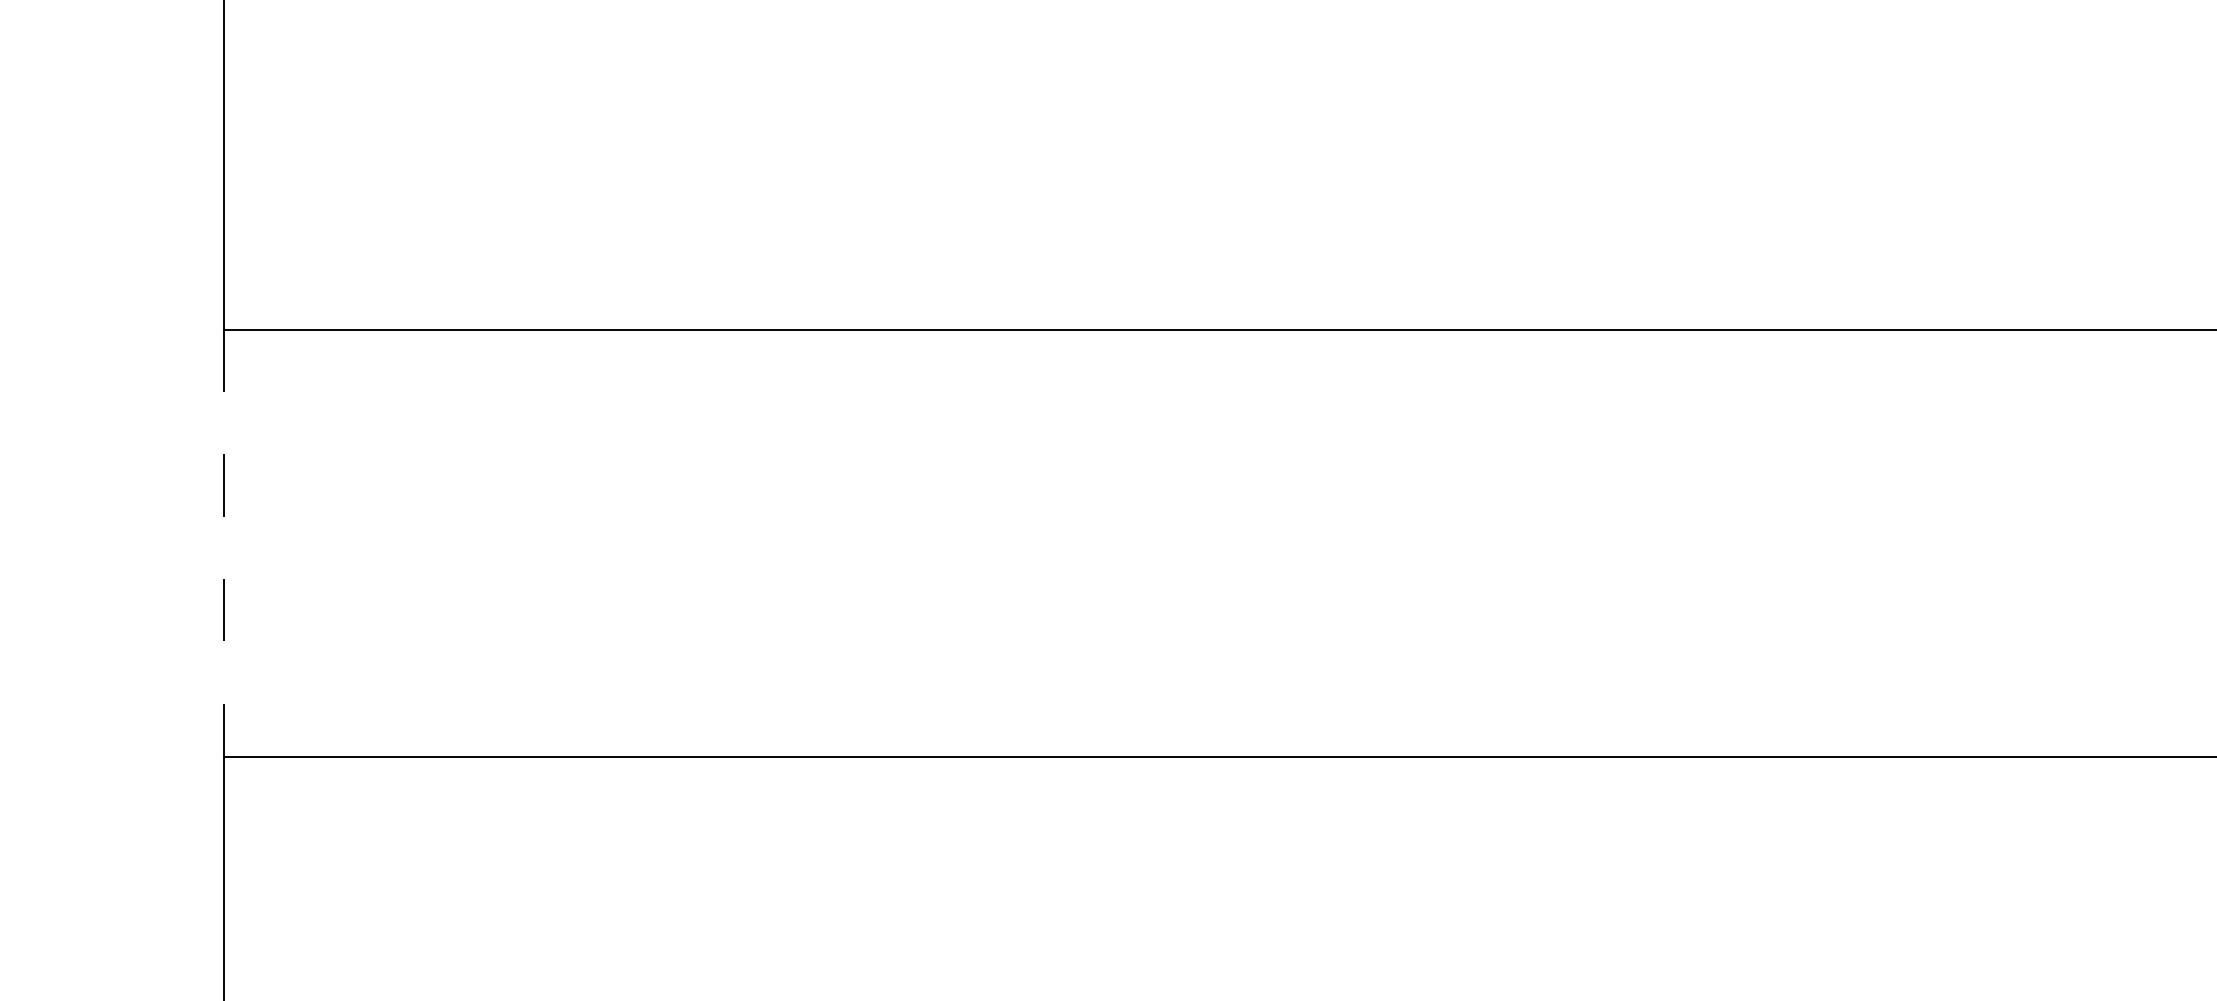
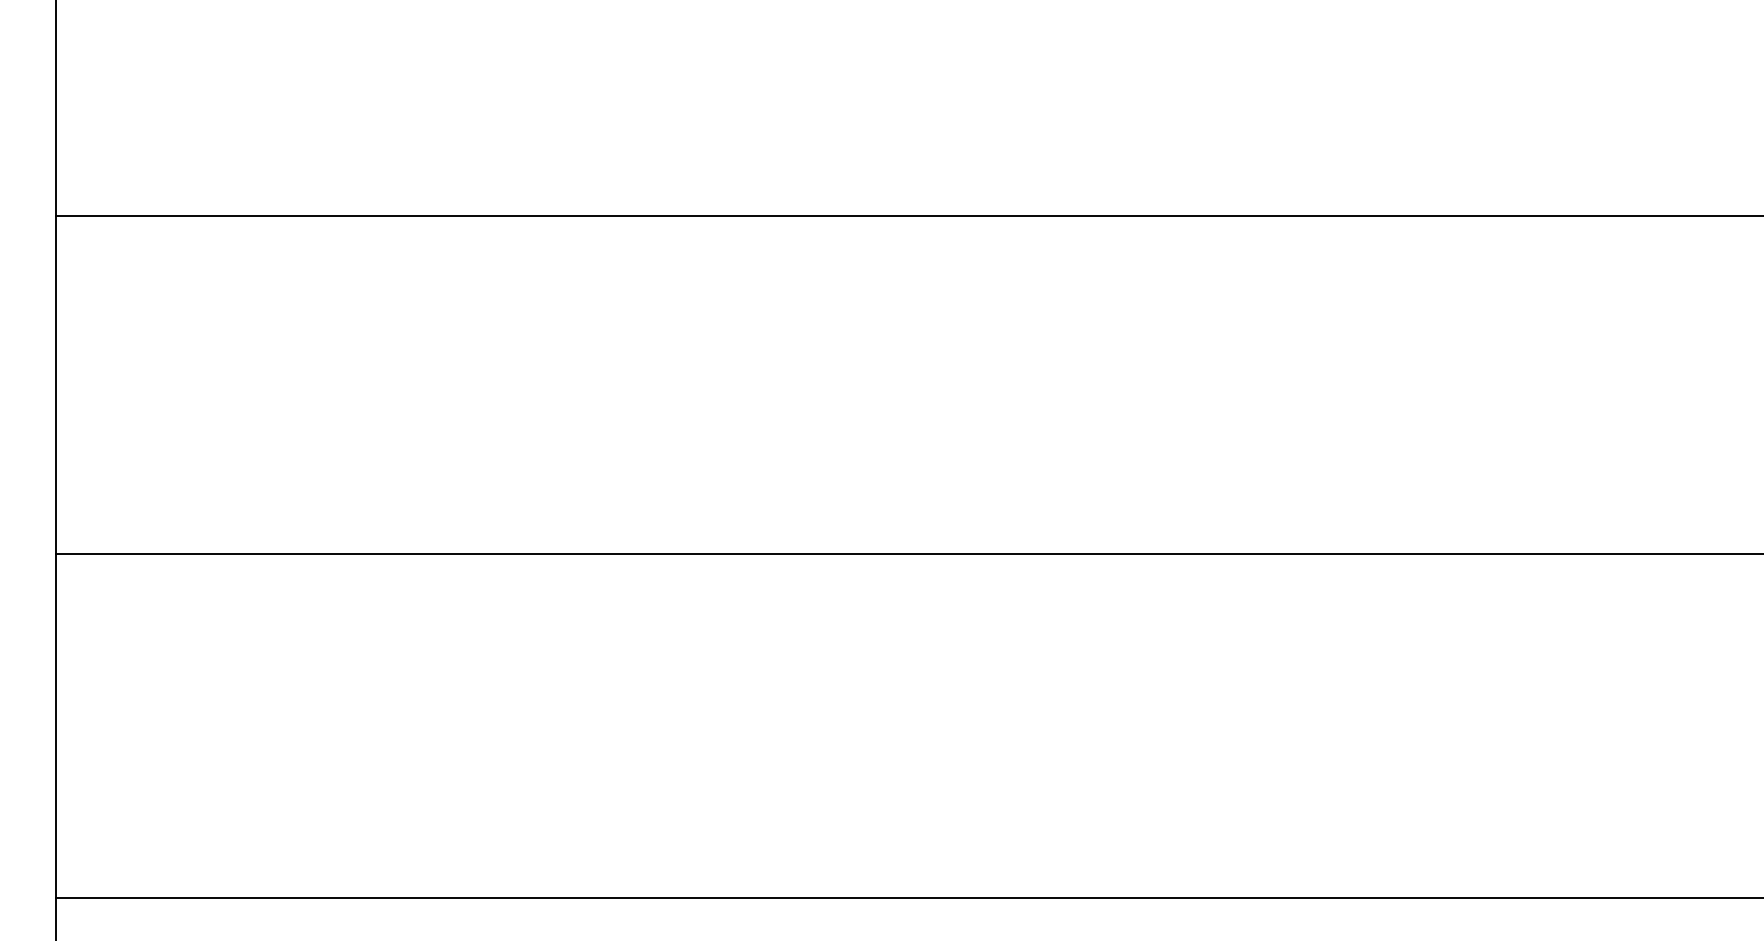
line: (223, 544) -> (55, 385), dashed -> solid

